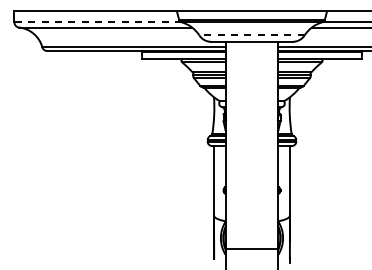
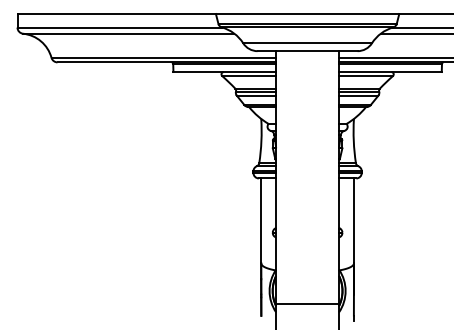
line: (98, 22) -> (120, 27), dashed -> solid
line: (252, 35) -> (308, 43), dashed -> solid

